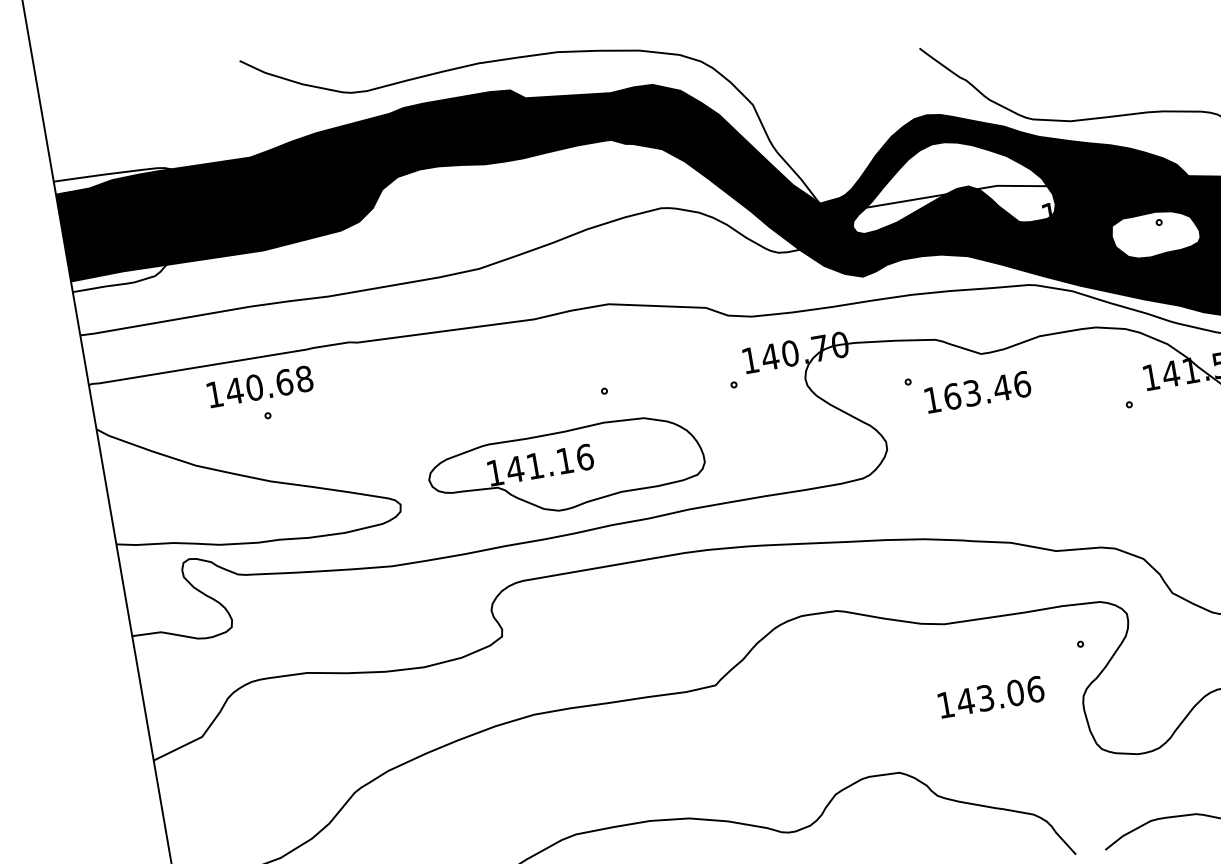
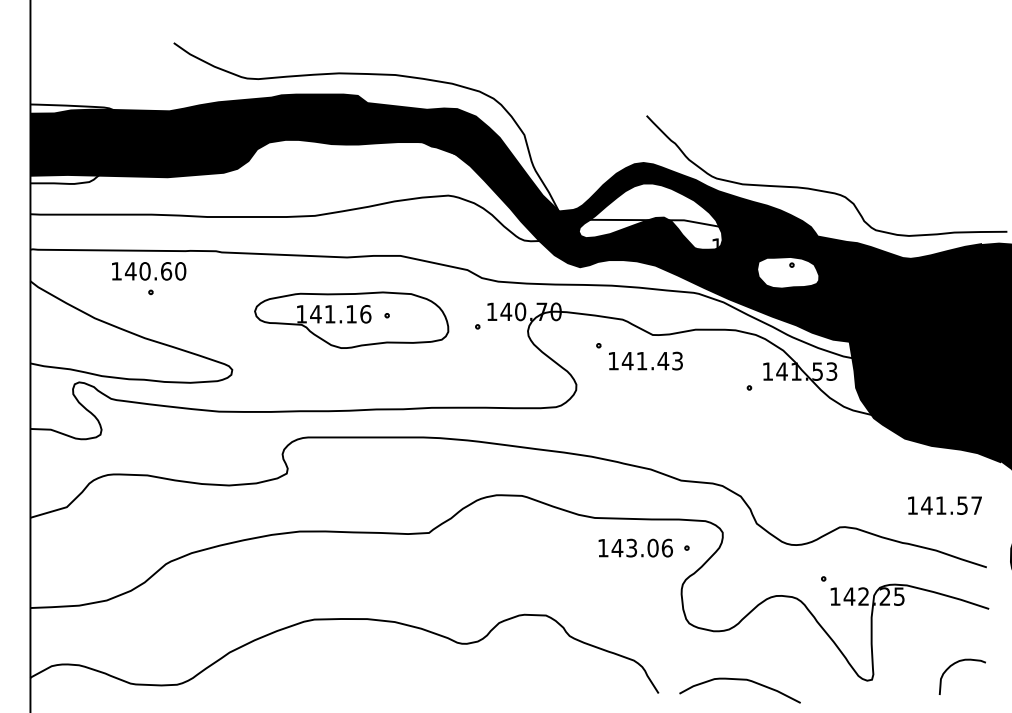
text: (304, 379) -> (180, 271), 140.68 -> 140.60
text: (986, 389) -> (652, 360), 163.46 -> 141.43
part: (566, 468) -> (351, 319), moved
text: (990, 696) -> (635, 547), moved

